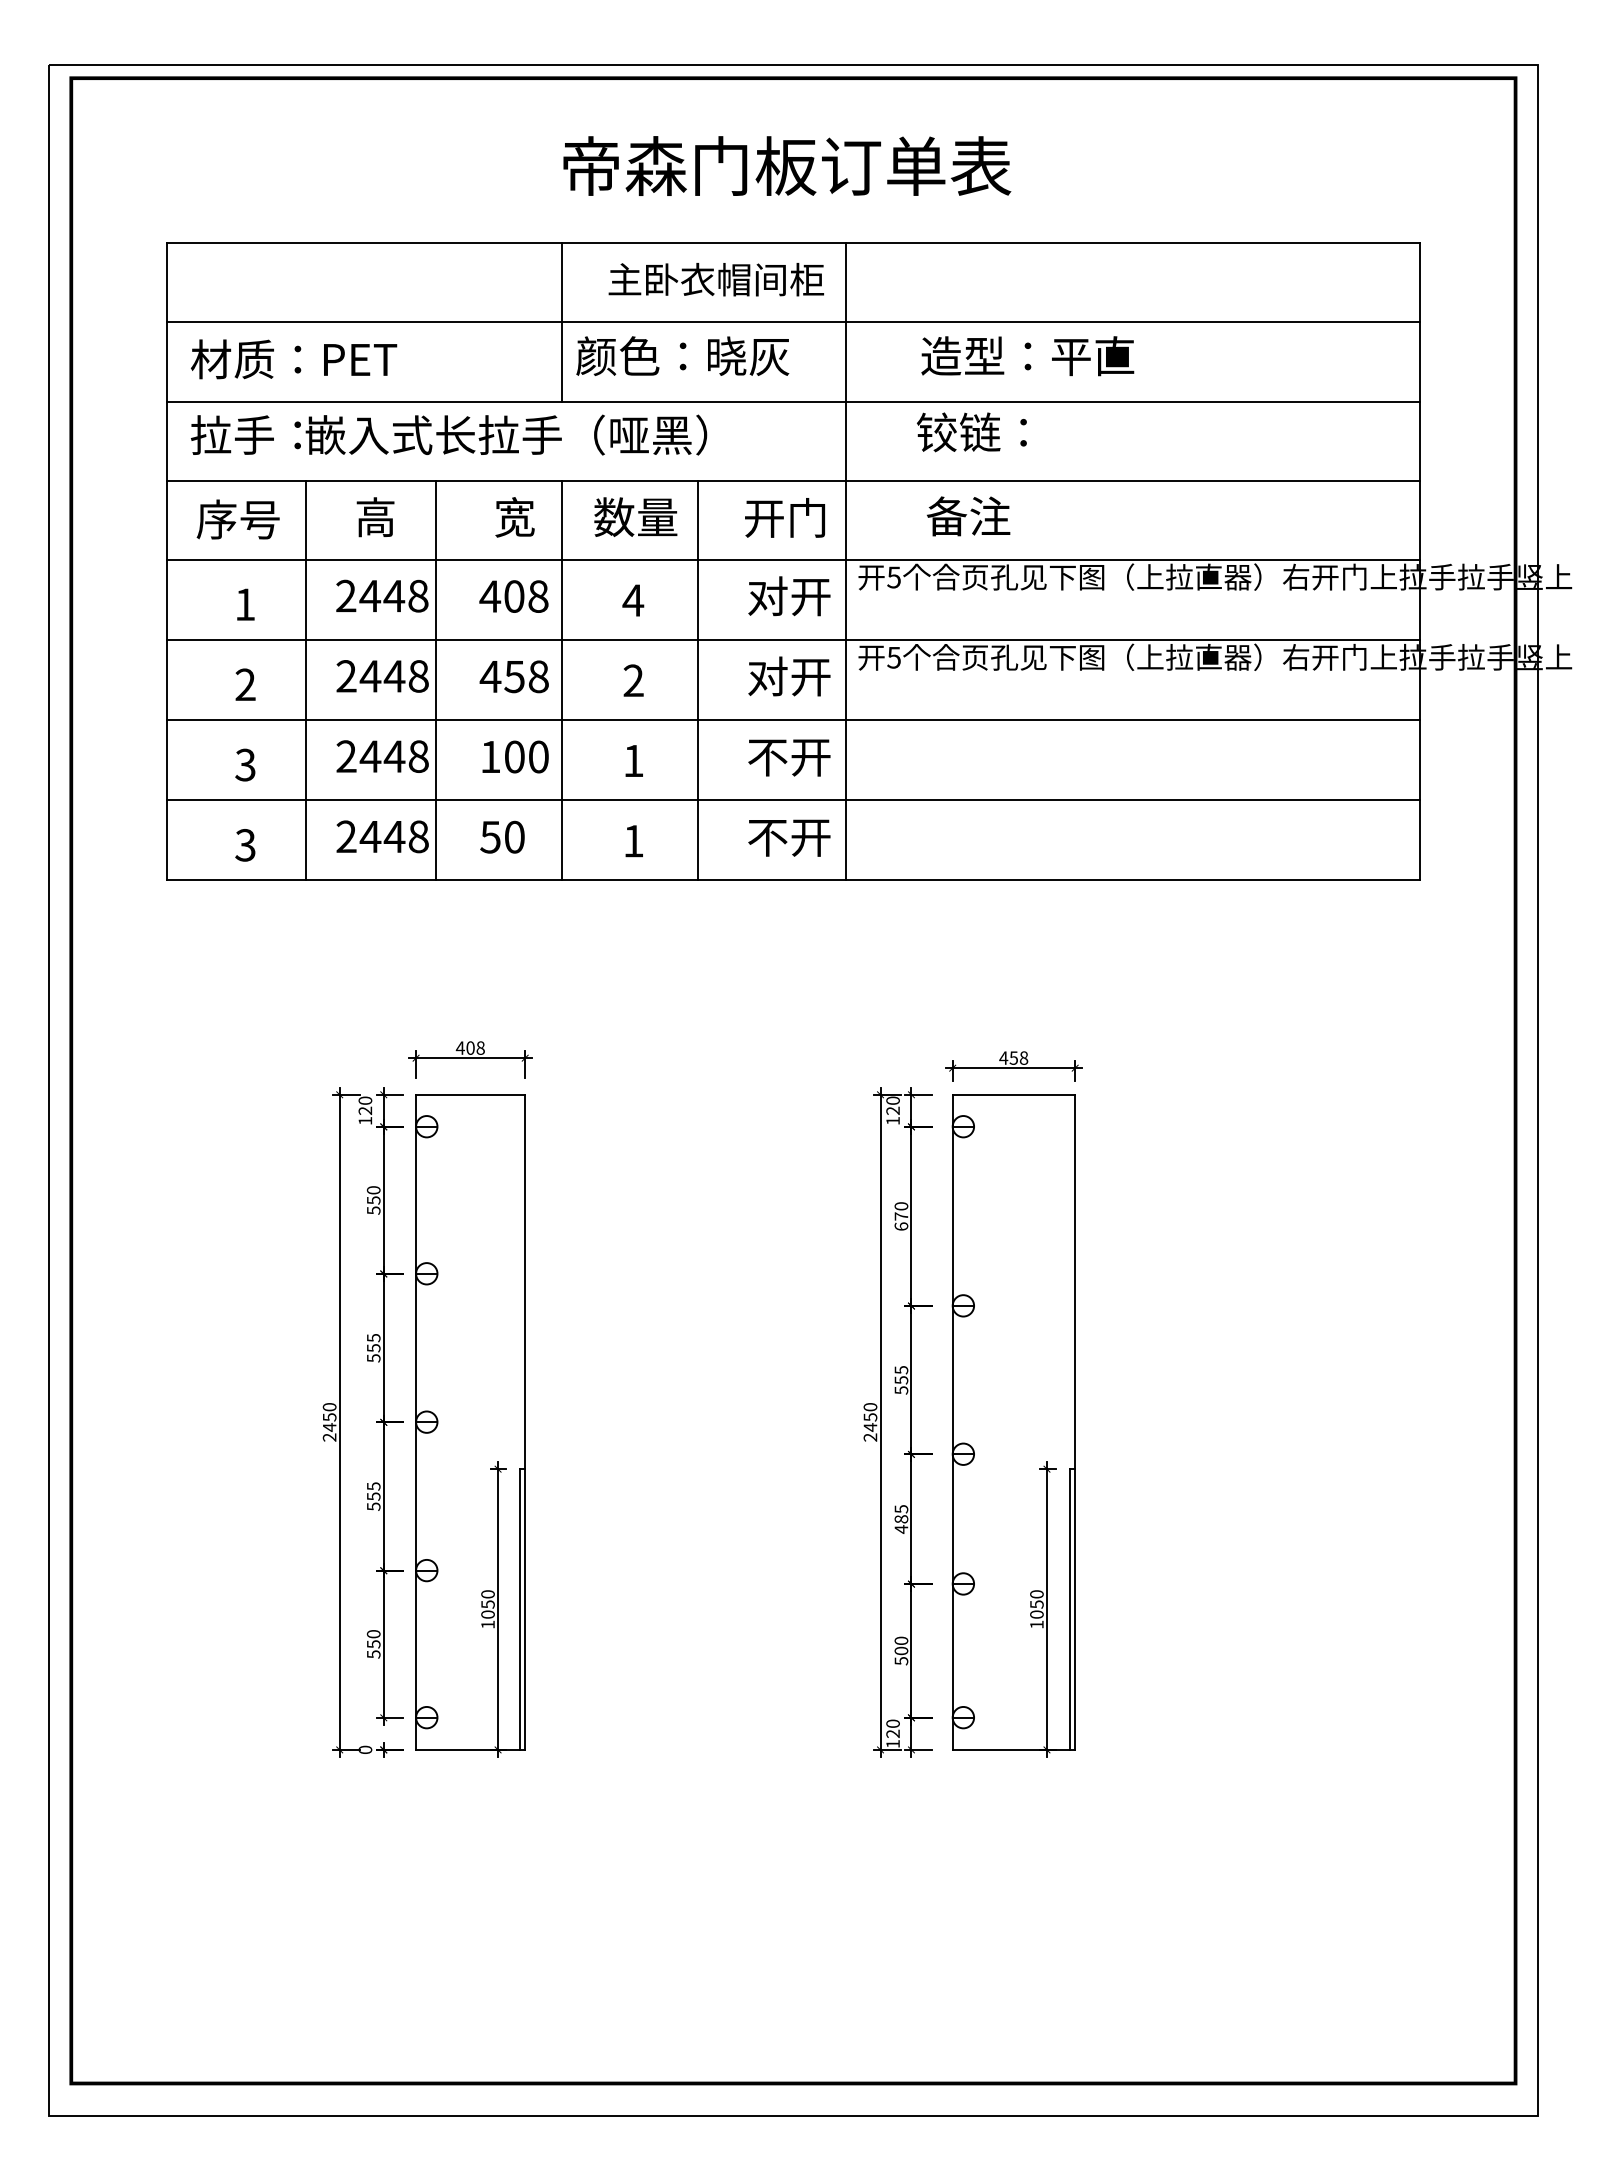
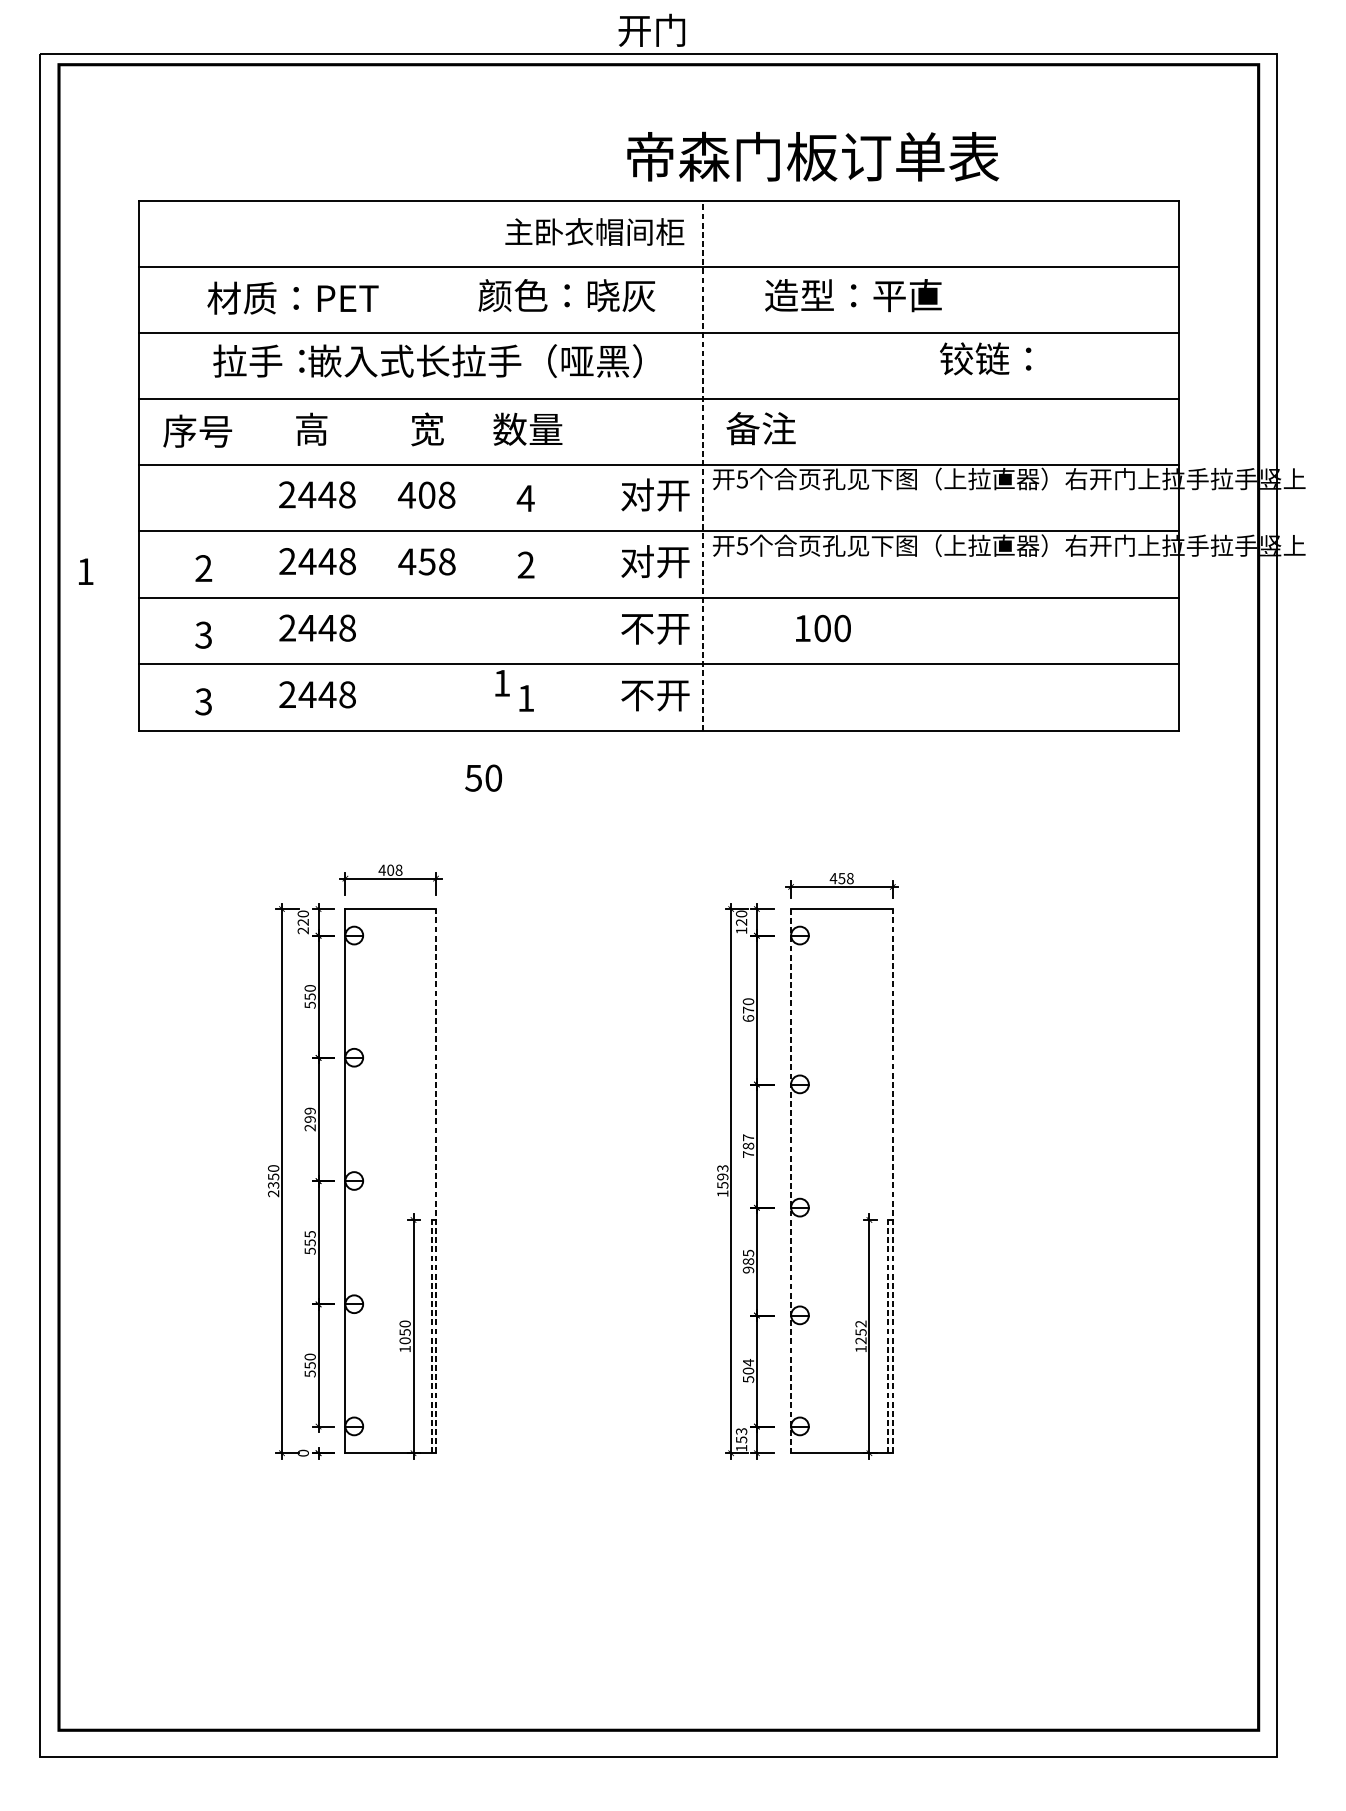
text: (787, 165) -> (813, 156), moved
line: (562, 321) -> (467, 266), removed
text: (293, 359) -> (292, 298), moved
text: (971, 432) -> (985, 358), moved
text: (449, 434) -> (427, 360), moved
text: (968, 516) -> (761, 428), moved
text: (784, 517) -> (651, 30), moved
line: (846, 561) -> (702, 466), solid -> dashed
text: (245, 604) -> (85, 571), moved
line: (306, 680) -> (254, 564), removed
line: (436, 680) -> (362, 564), removed
line: (562, 680) -> (467, 564), removed
line: (697, 680) -> (579, 564), removed
text: (515, 756) -> (823, 628), moved
text: (633, 760) -> (501, 682), moved
text: (502, 836) -> (483, 777), moved
text: (364, 1120) -> (302, 930), 120 -> 220
text: (373, 1348) -> (310, 1119), 555 -> 299
text: (901, 1380) -> (748, 1146), 555 -> 787
line: (525, 1422) -> (436, 1181), solid -> dashed
text: (870, 1422) -> (722, 1181), 2450 -> 1593
line: (952, 1422) -> (790, 1181), solid -> dashed
line: (1075, 1422) -> (893, 1181), solid -> dashed
text: (329, 1427) -> (273, 1185), 2450 -> 2350
text: (901, 1529) -> (748, 1270), 485 -> 985
text: (1036, 1604) -> (860, 1332), 1050 -> 1252
line: (519, 1609) -> (431, 1336), solid -> dashed
line: (1069, 1609) -> (888, 1336), solid -> dashed
text: (901, 1640) -> (748, 1362), 500 -> 504
text: (892, 1728) -> (741, 1435), 120 -> 153

